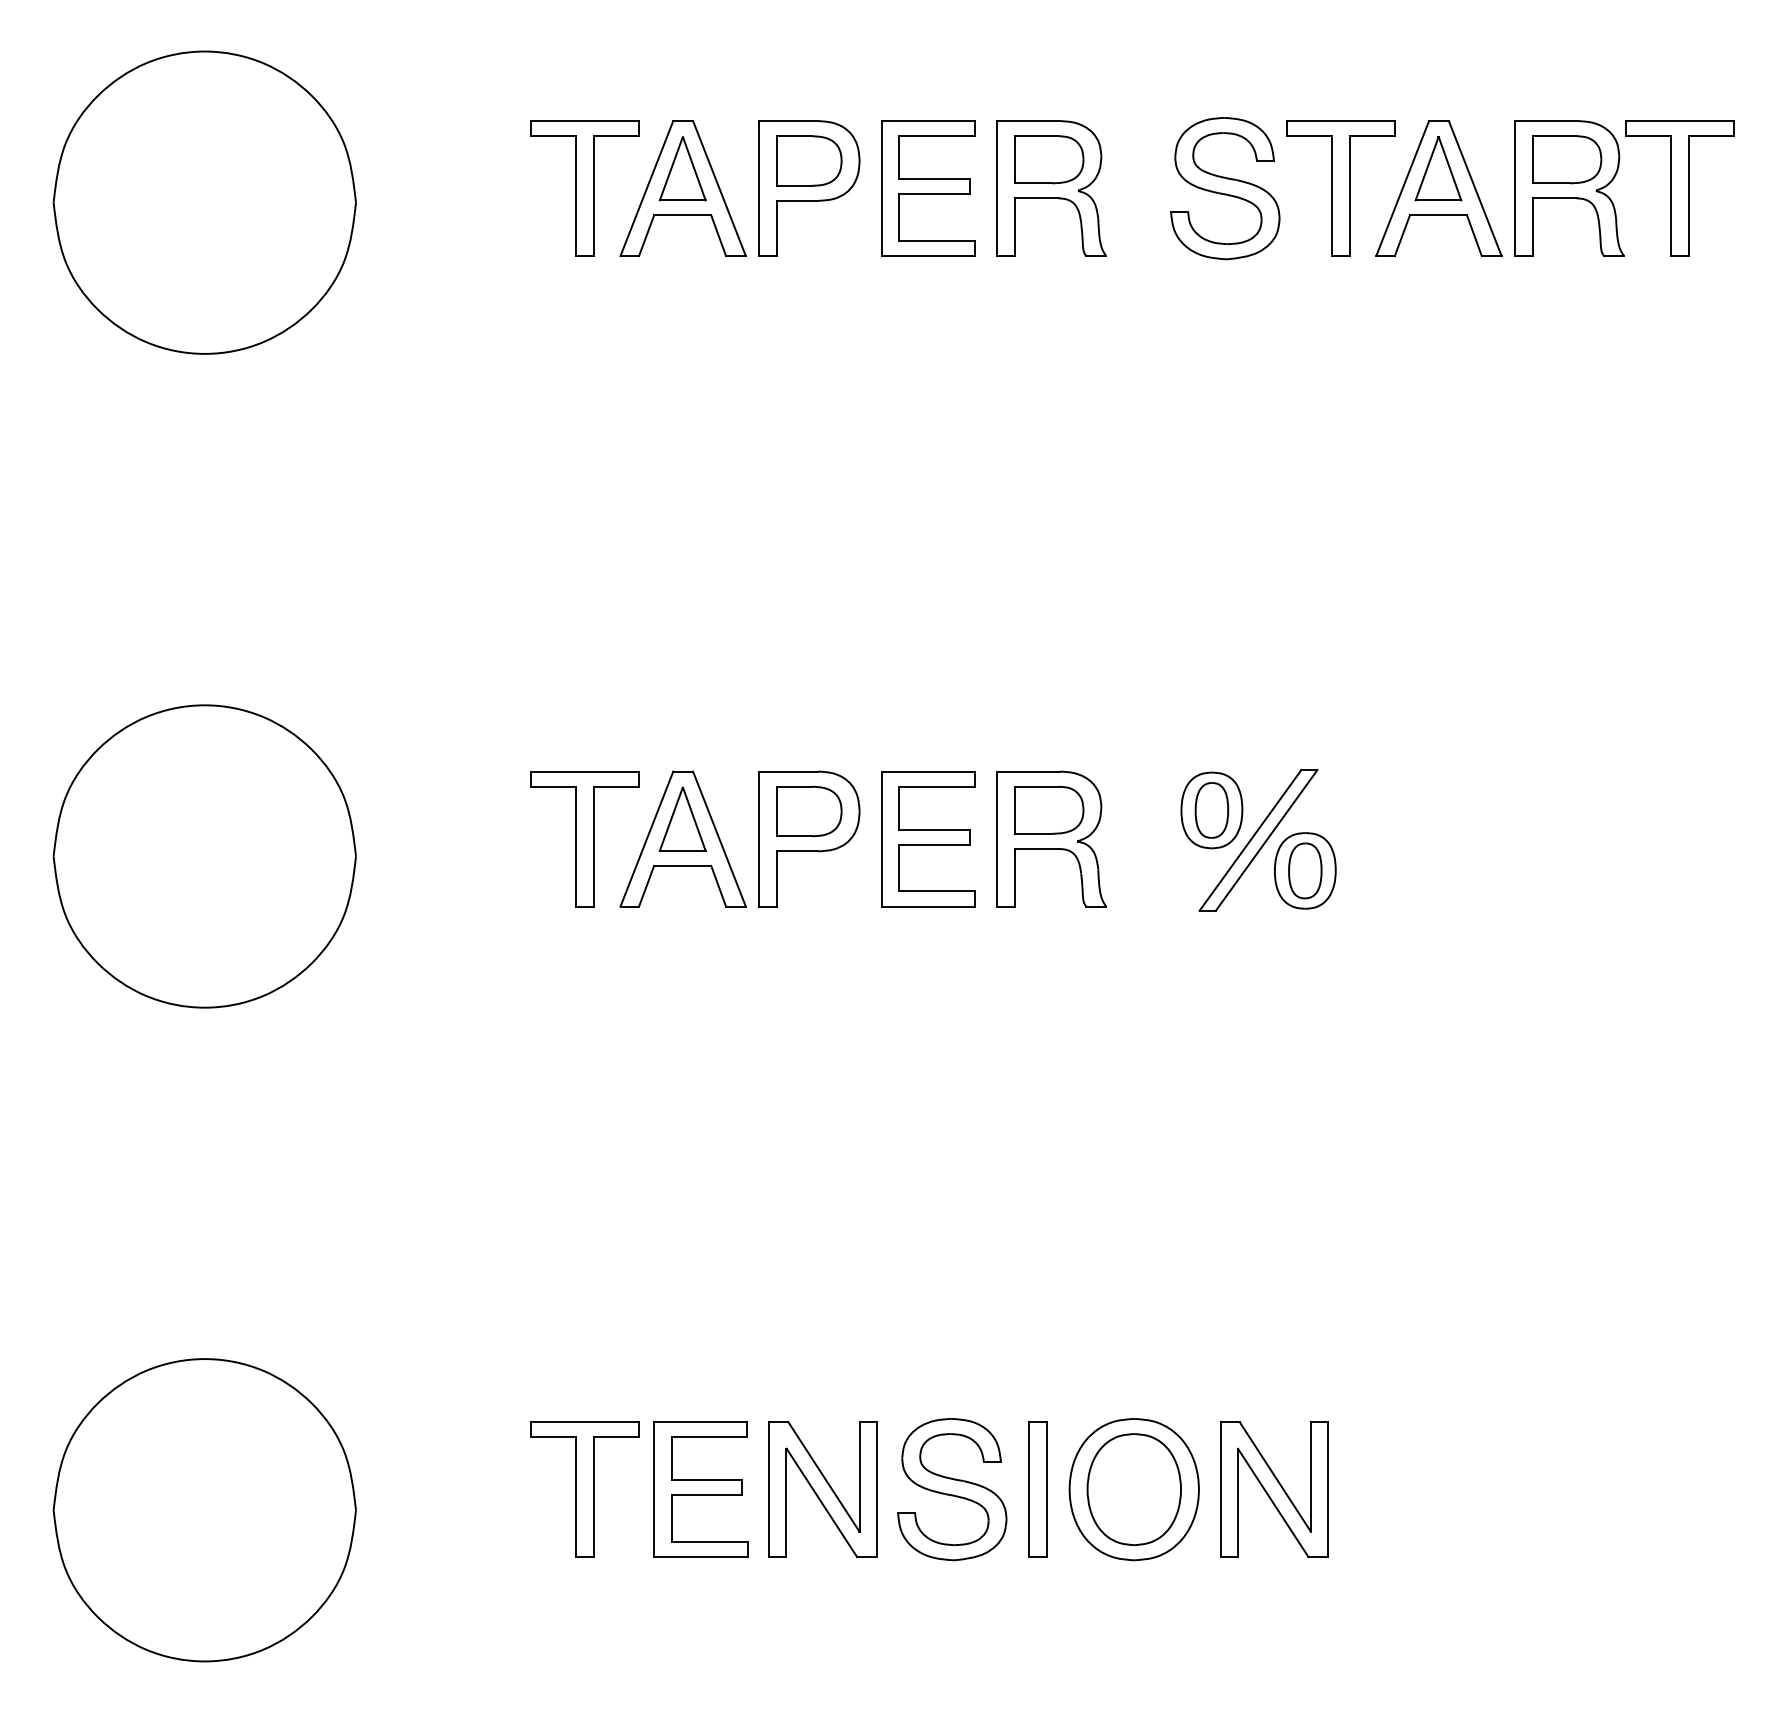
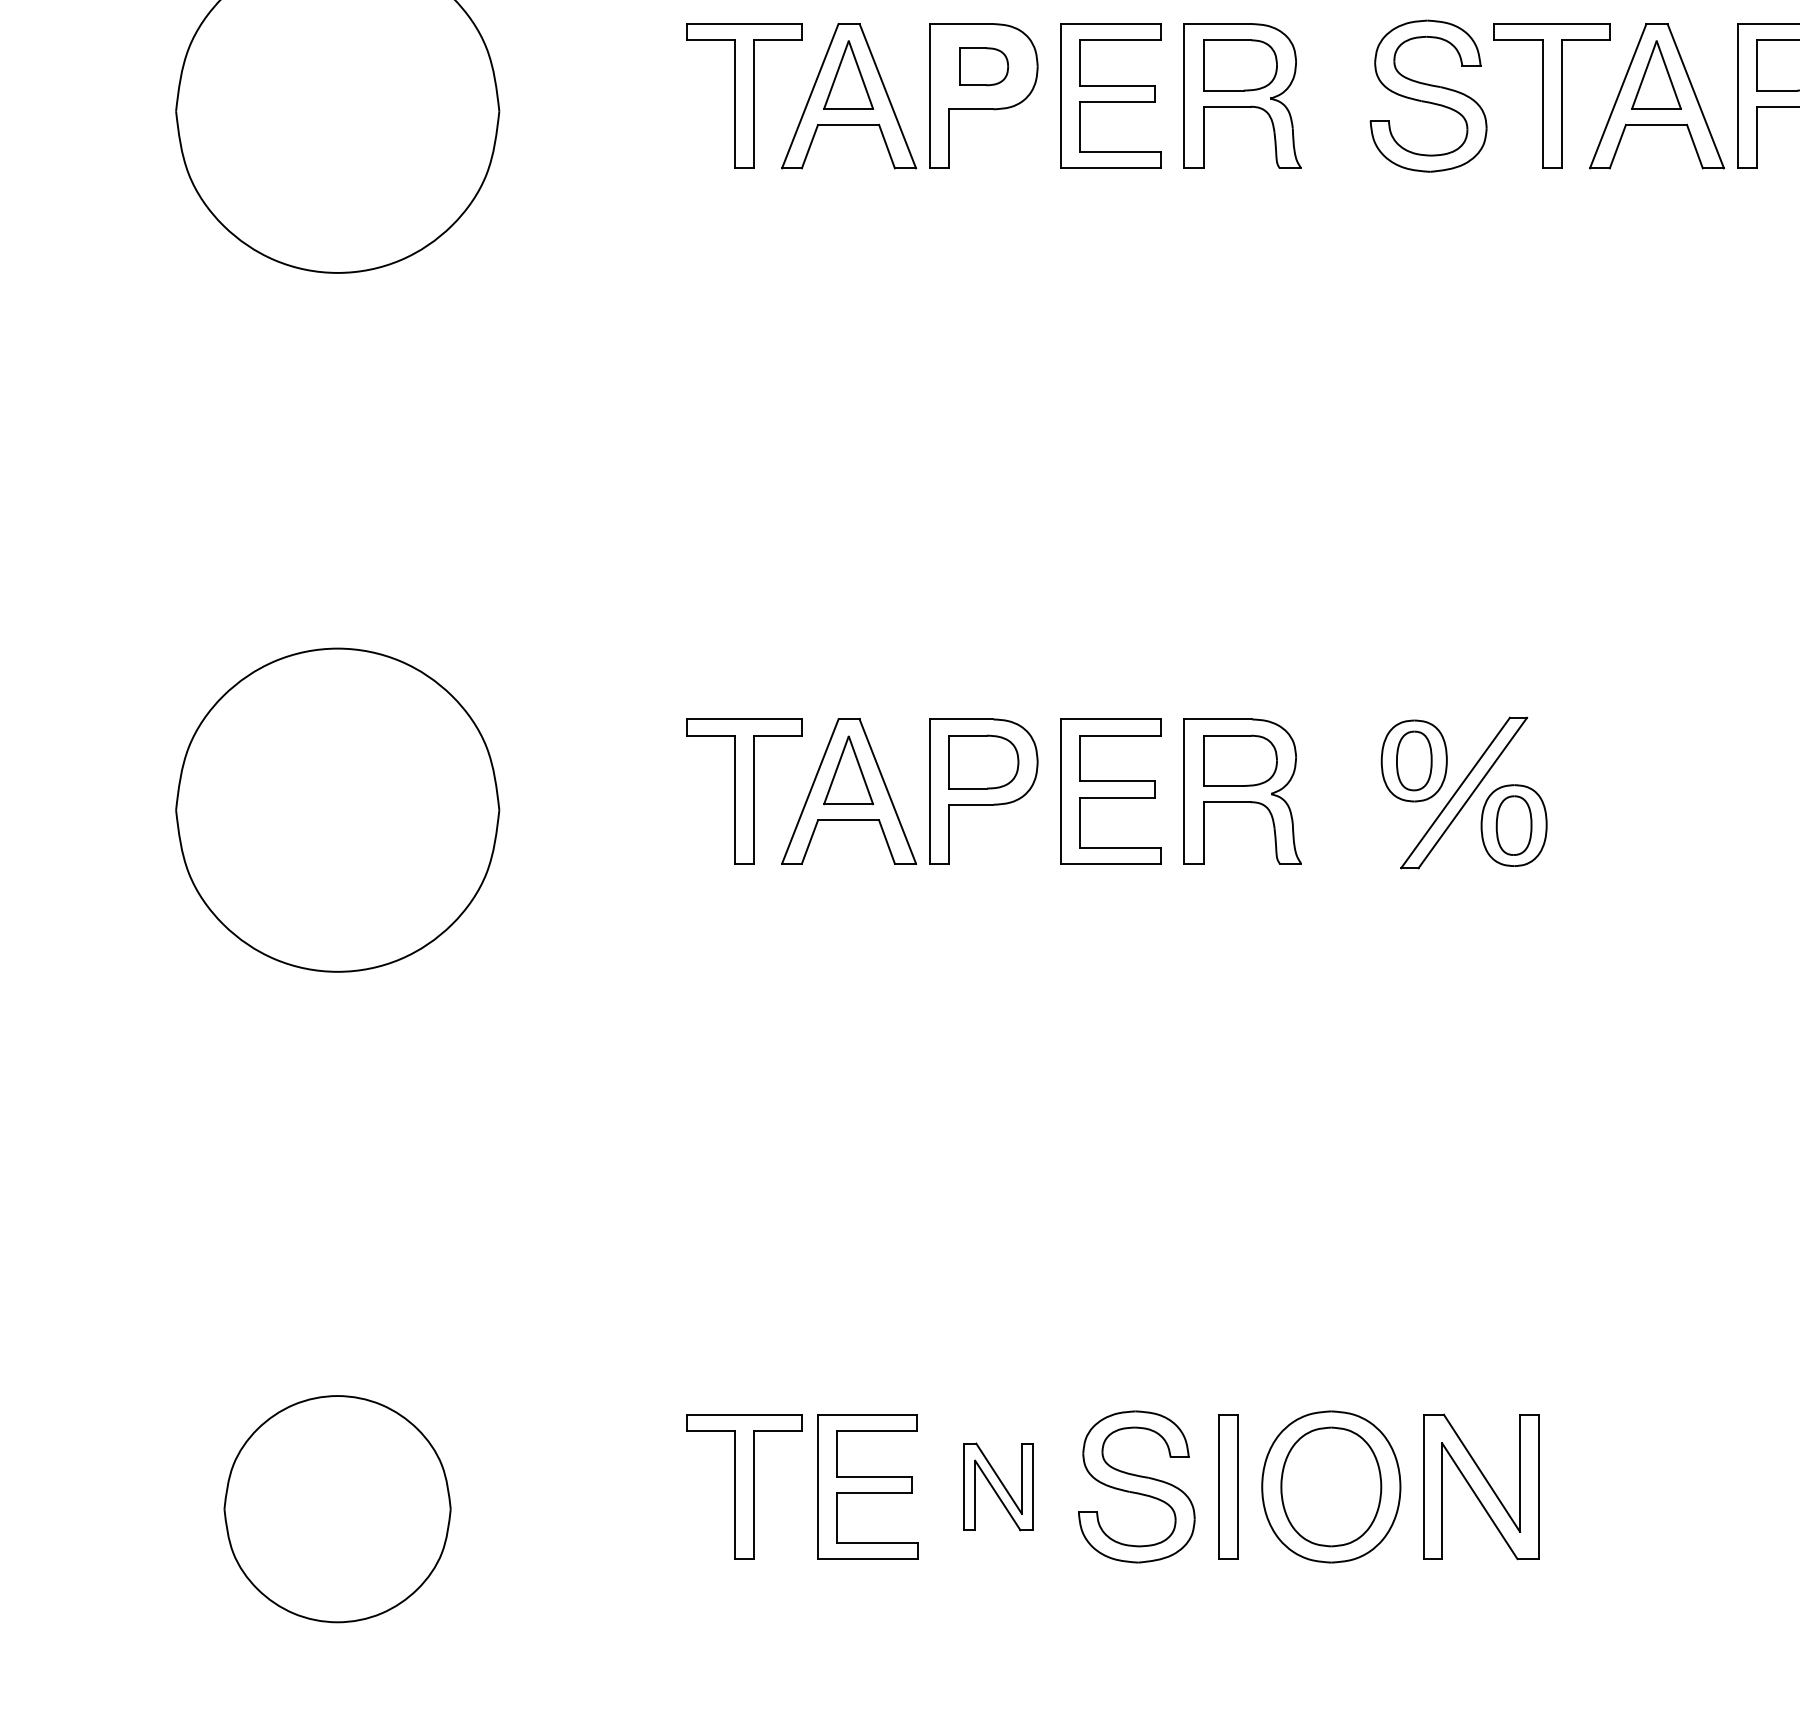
part: (809, 160) -> (984, 66), size x0.7
part: (822, 1489) -> (998, 1486), size x0.6
part: (204, 1510) -> (337, 1509), size x0.7

